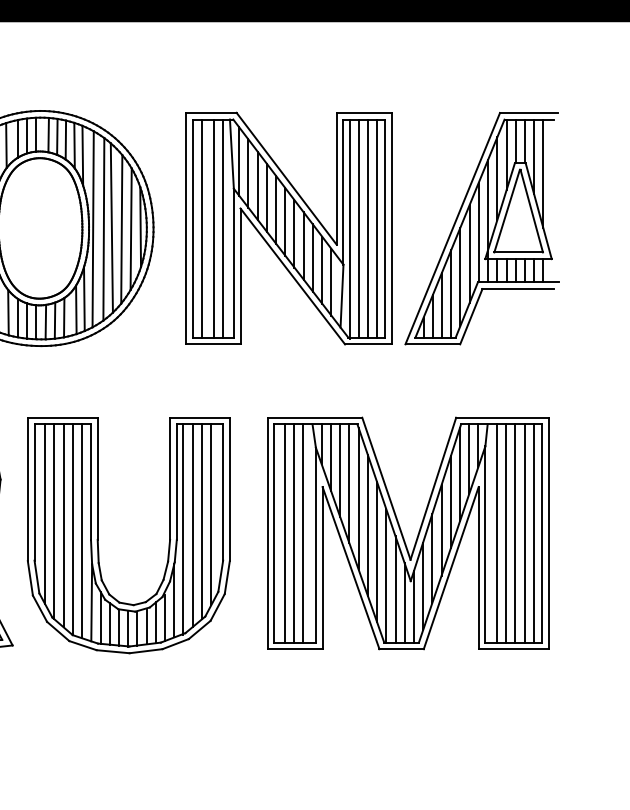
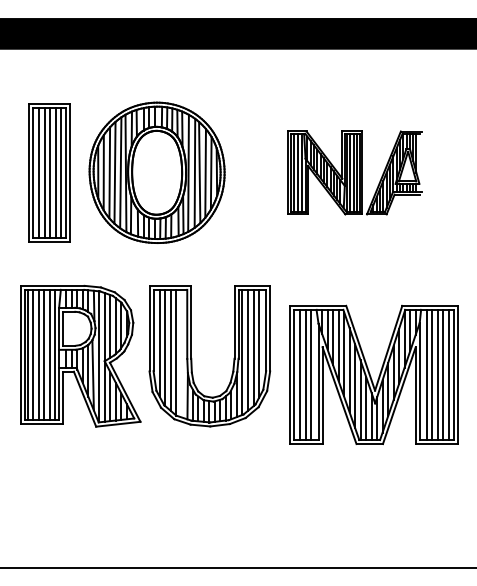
part: (371, 227) -> (354, 172), size x0.6
line: (81, 531) -> (181, 353), removed
part: (407, 532) -> (373, 374), moved

